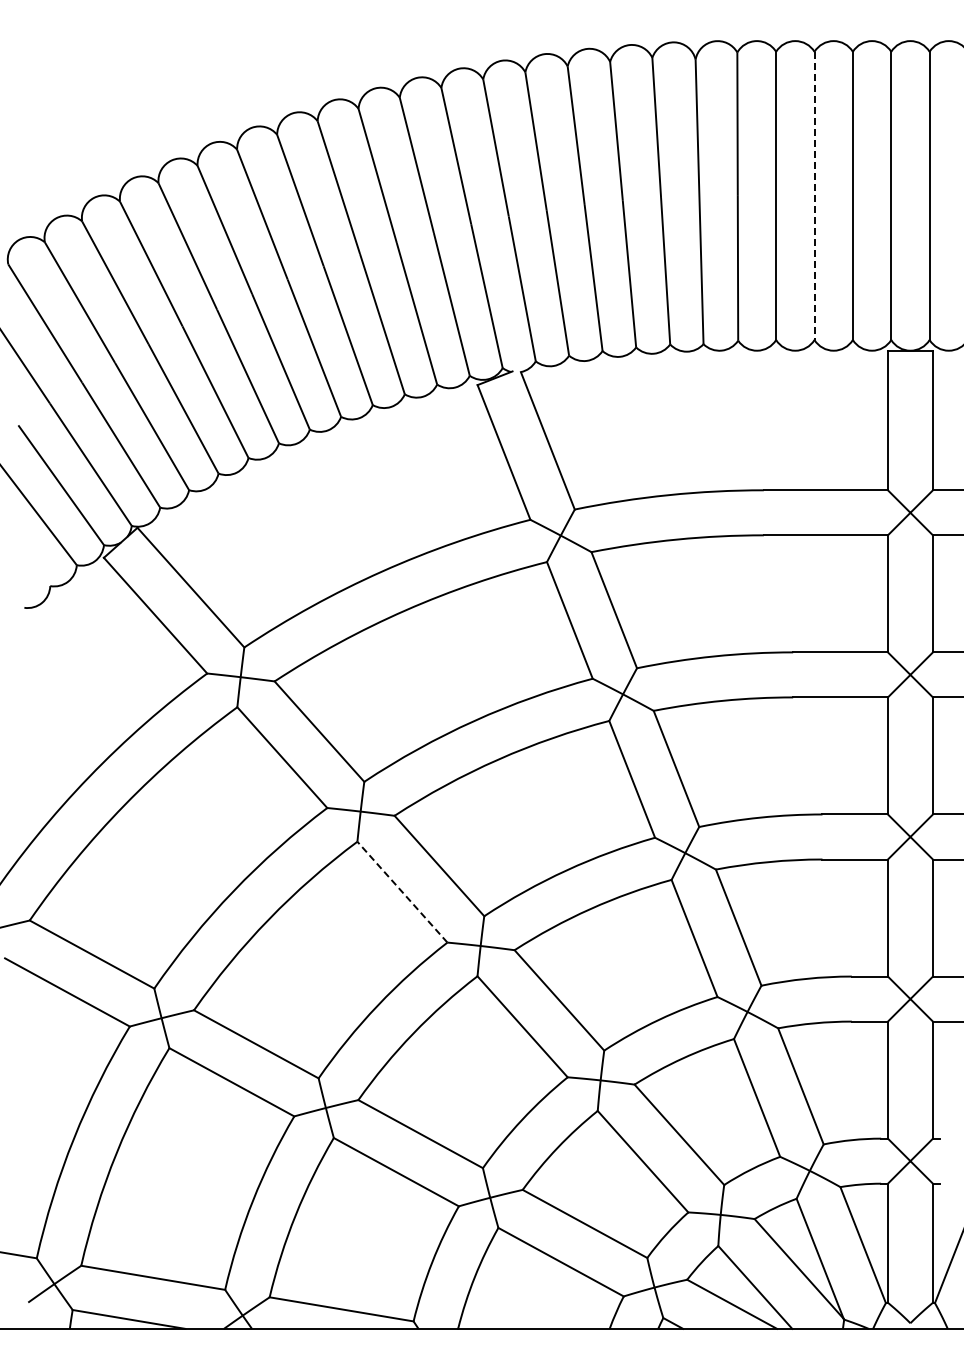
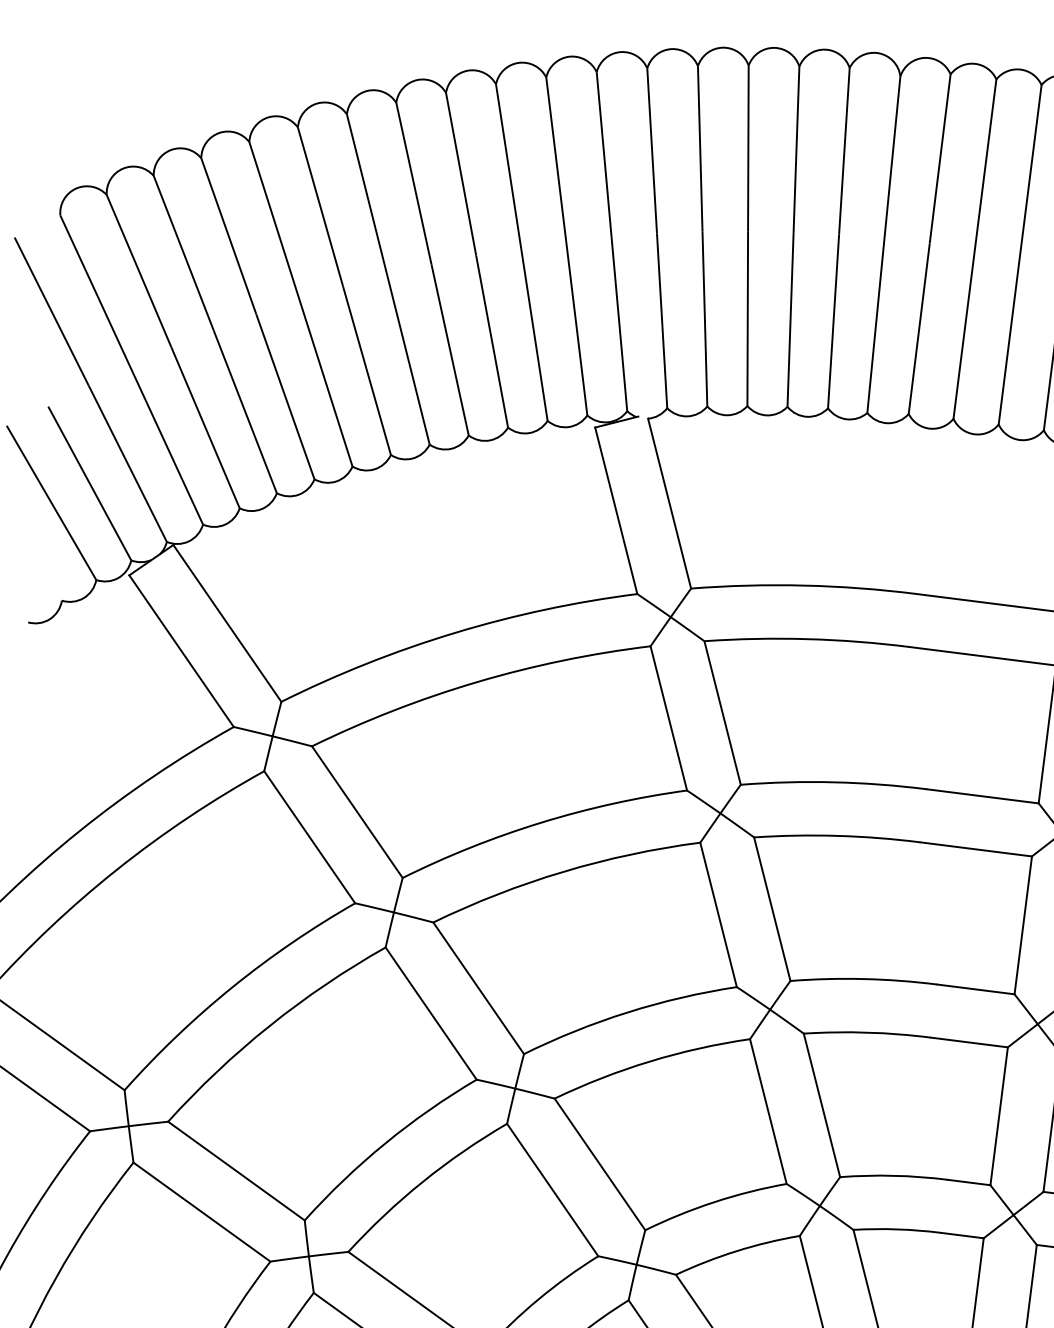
line: (814, 196) -> (1020, 255), dashed -> solid
line: (402, 892) -> (431, 1013), dashed -> solid

